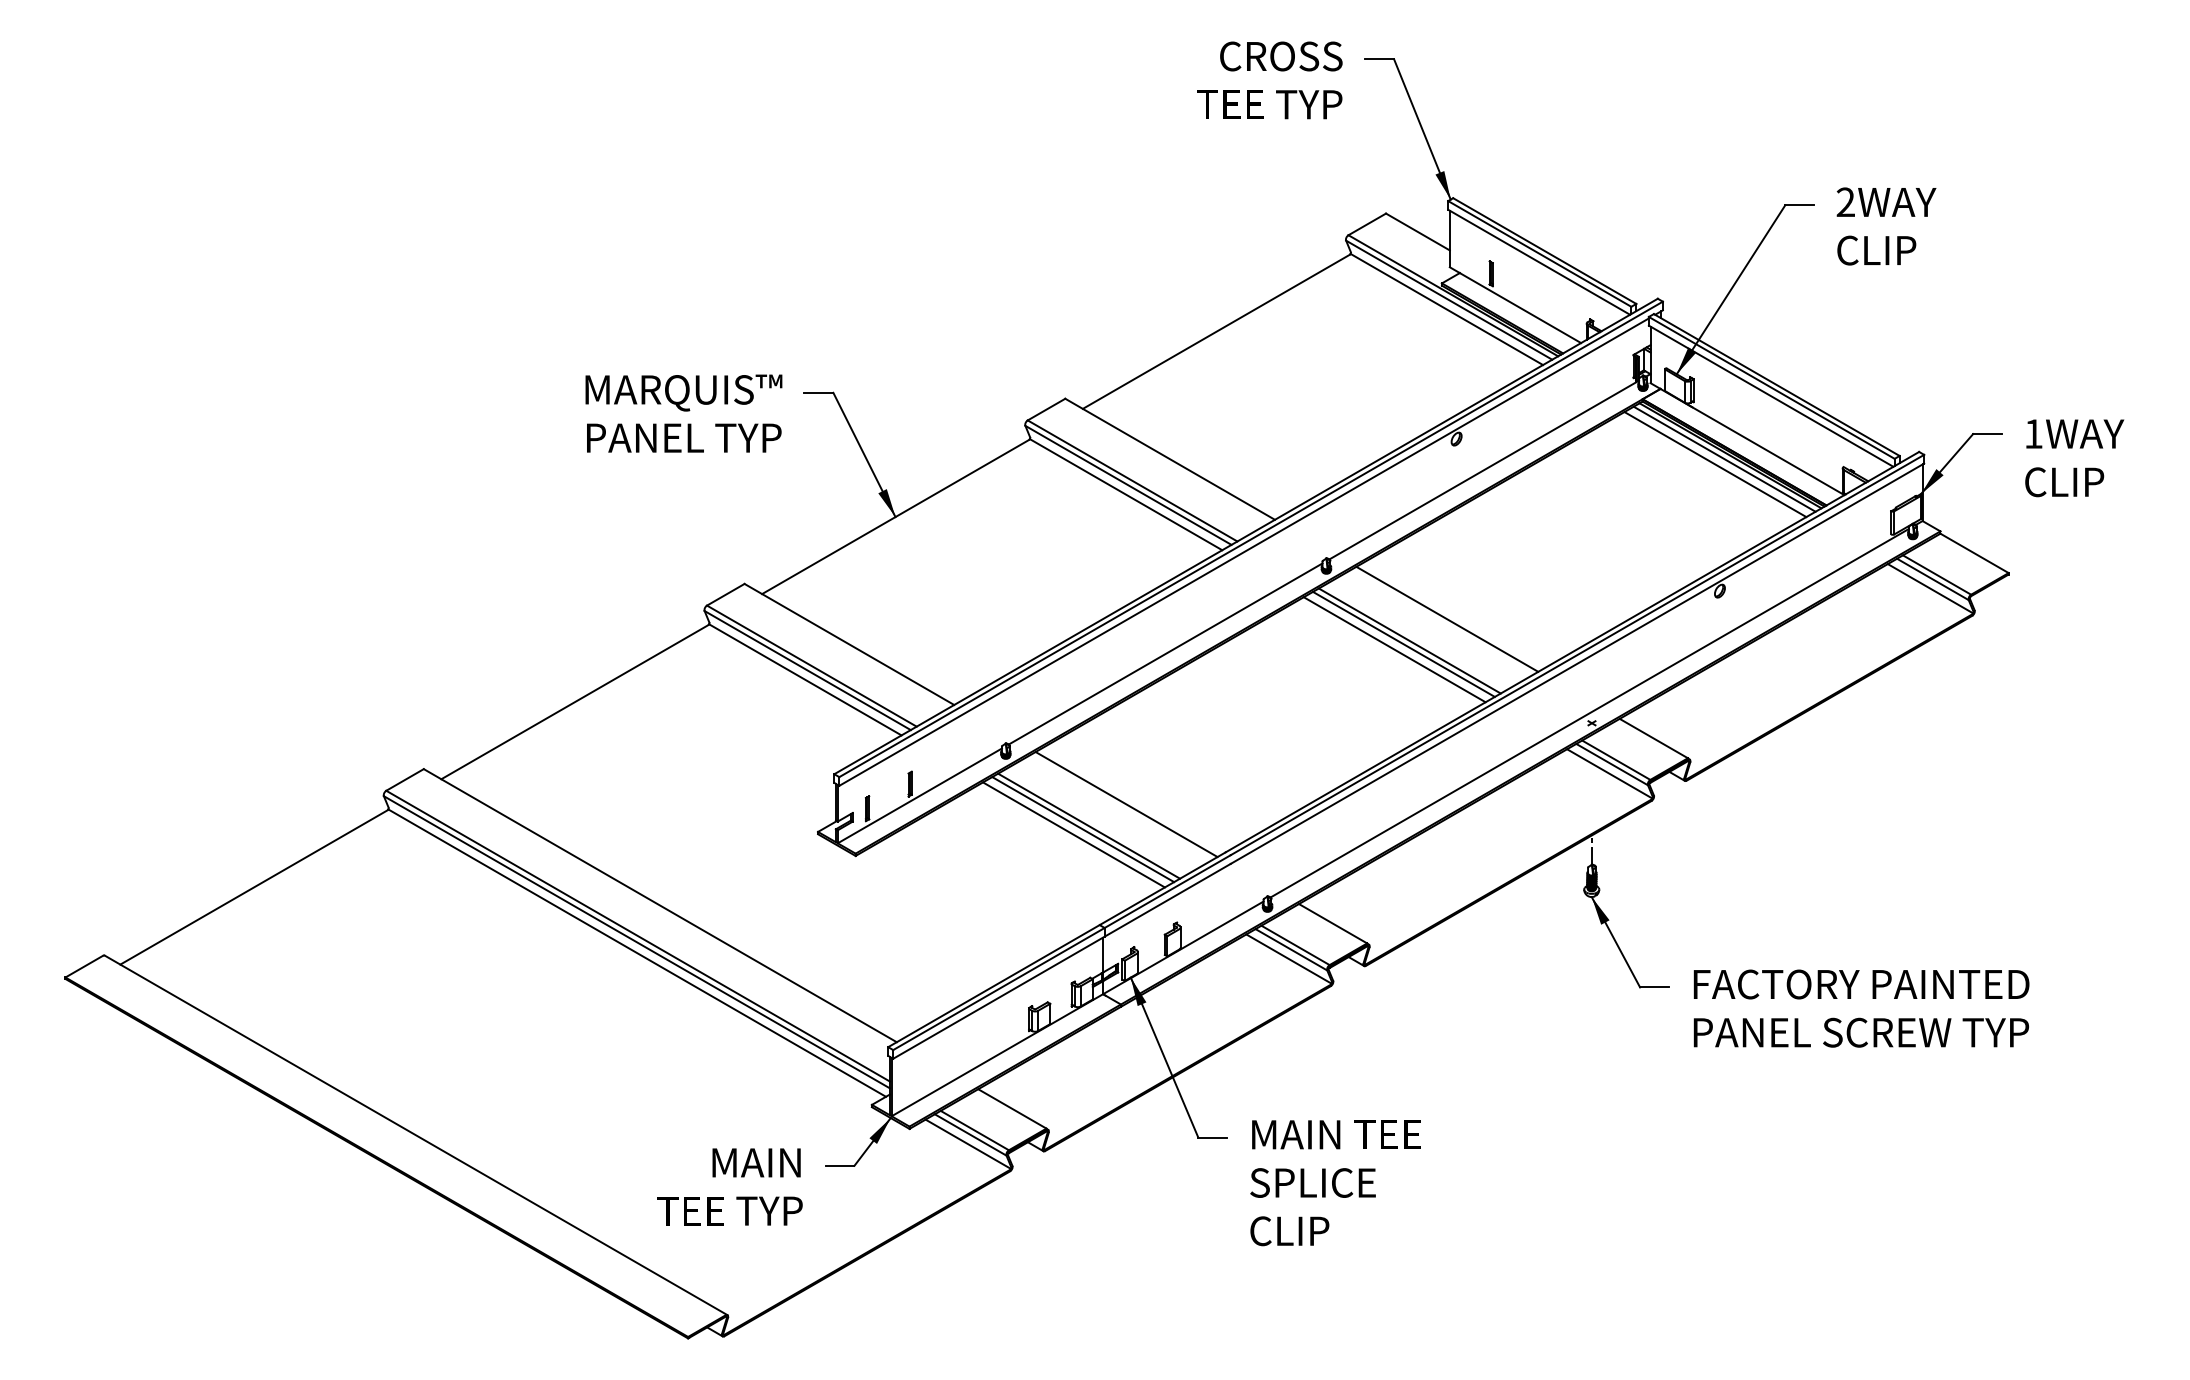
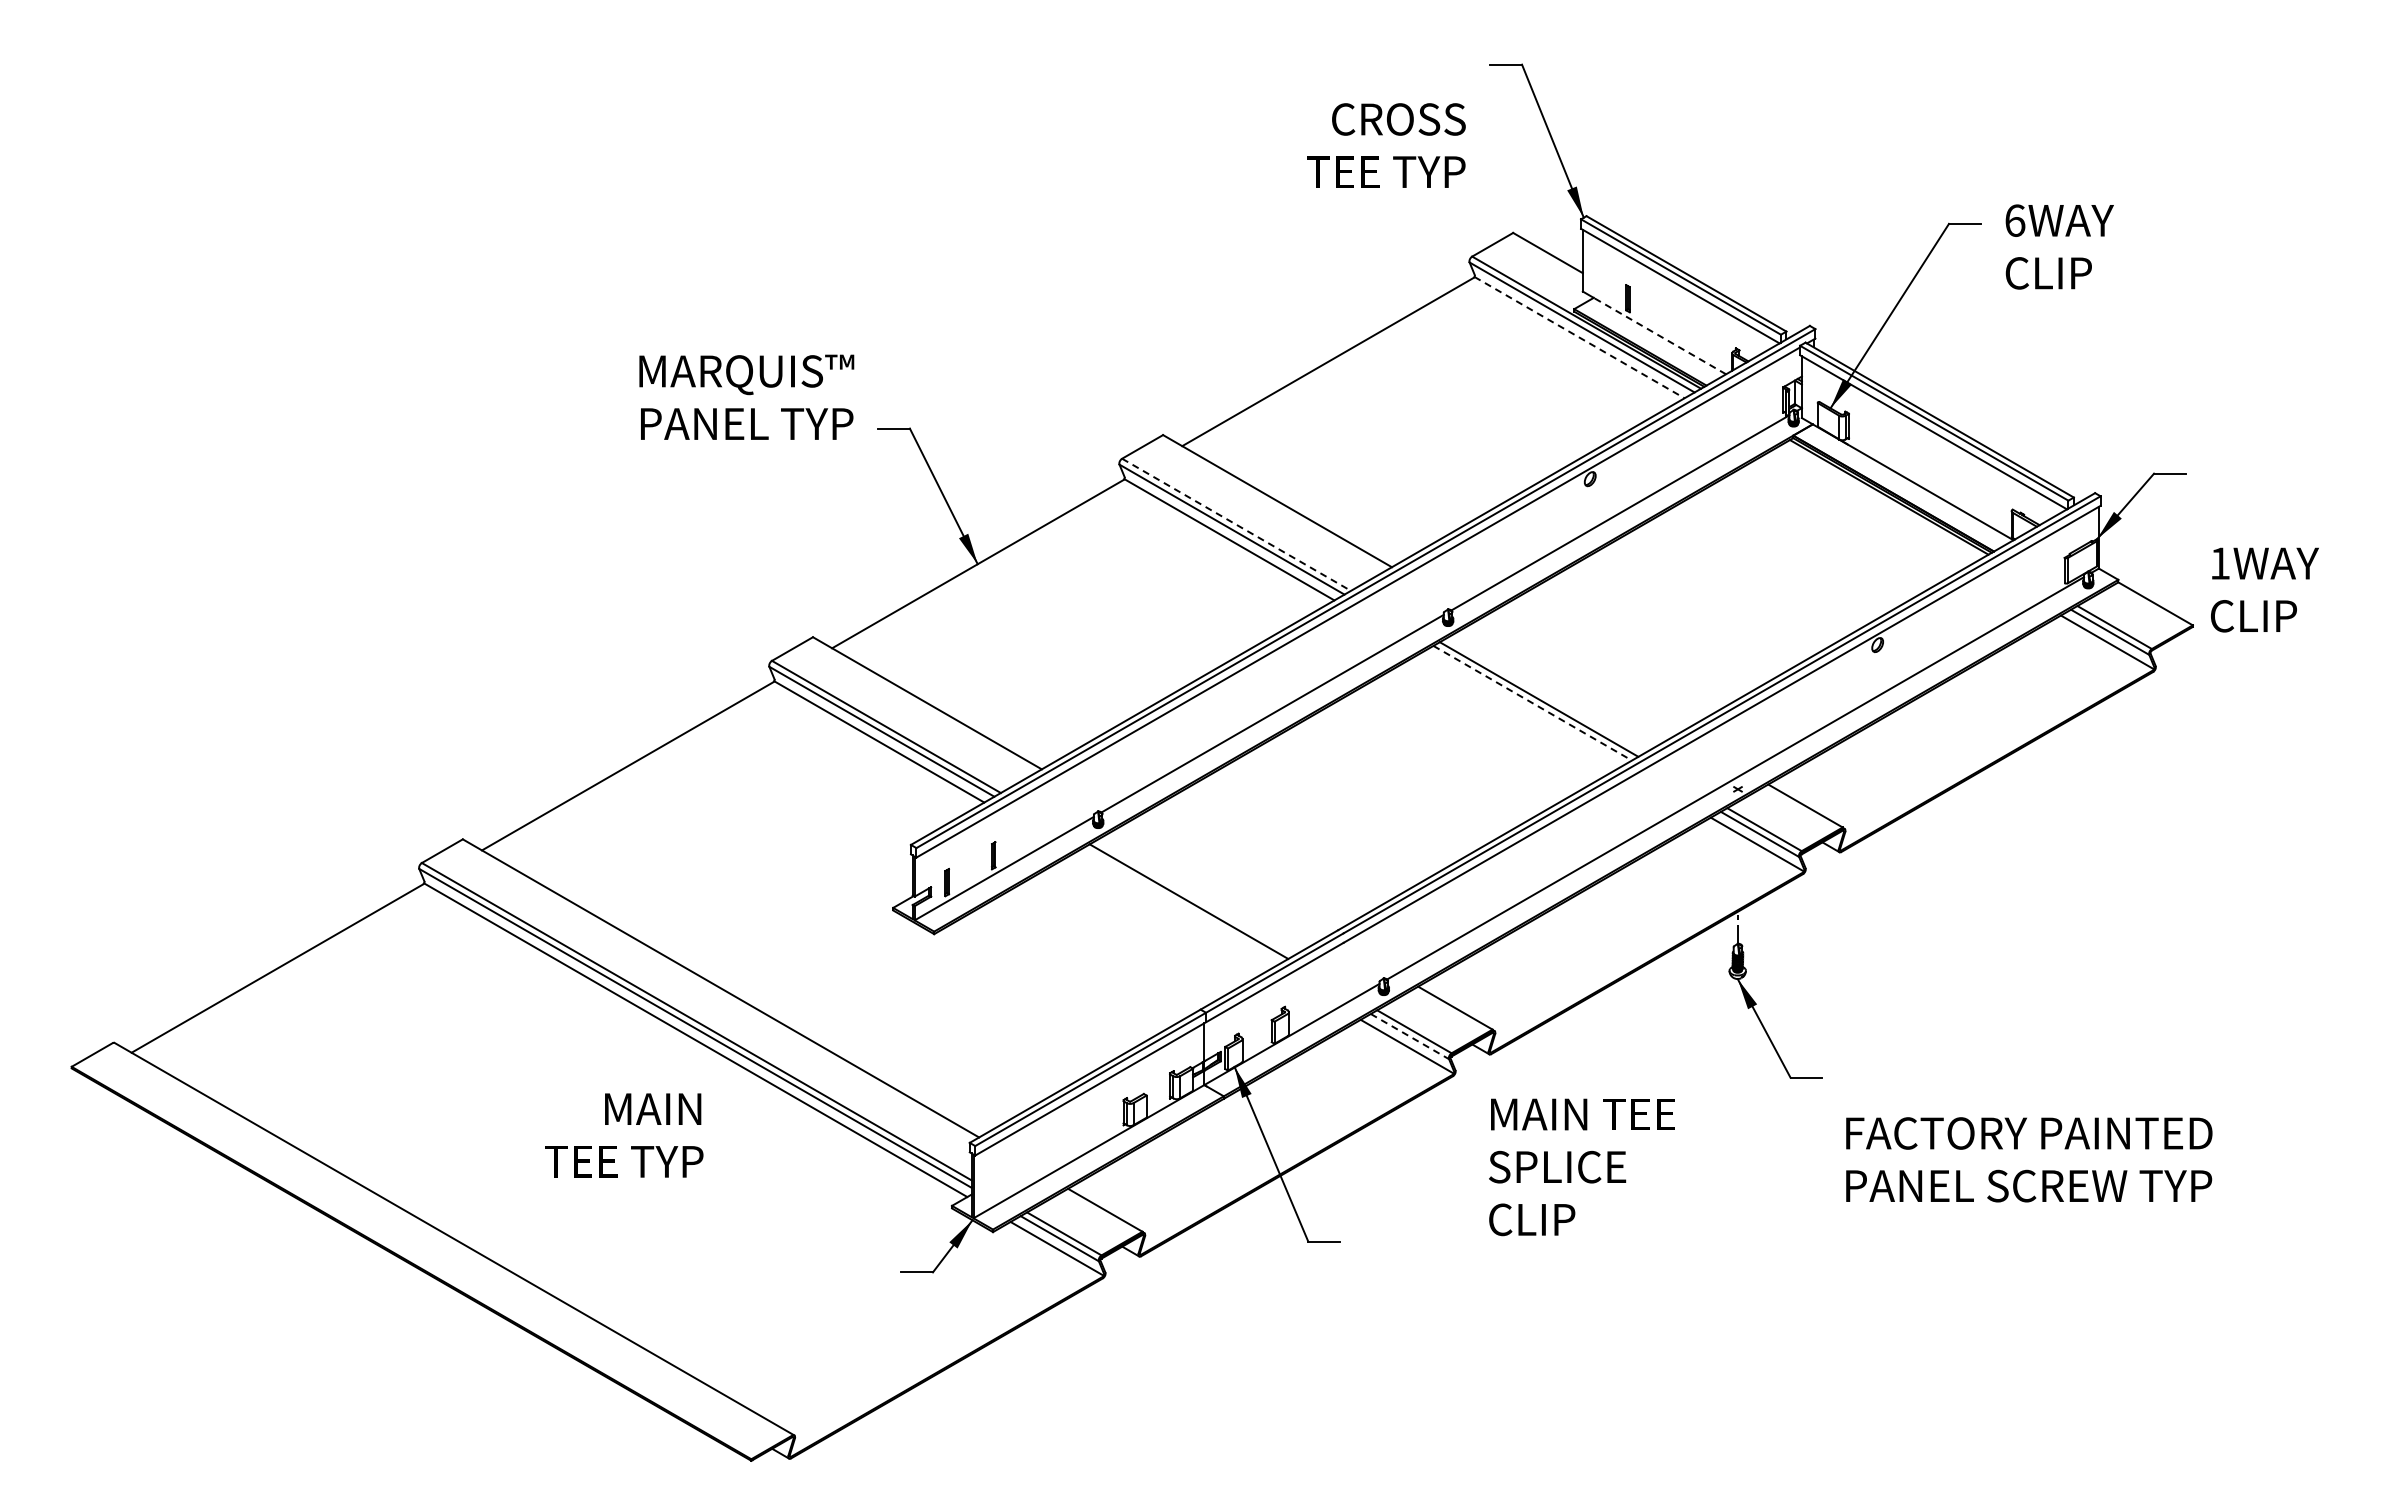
text: (1269, 80) -> (1386, 145), moved
text: (1846, 202) -> (2015, 220), 2WAY -> 6WAY
line: (1520, 307) -> (1659, 335), solid -> dashed
line: (1446, 309) -> (1579, 337), solid -> dashed
text: (683, 412) -> (746, 396), moved
text: (2074, 457) -> (2264, 589), moved
line: (1724, 458) -> (1882, 500), removed
line: (1715, 464) -> (1872, 506), removed
line: (1132, 481) -> (1236, 525), solid -> dashed
line: (1446, 619) -> (1579, 675), removed
line: (1403, 644) -> (1532, 703), solid -> dashed
line: (1394, 649) -> (1522, 708), removed
line: (1126, 804) -> (1229, 877), removed
line: (1083, 829) -> (1182, 905), removed
line: (1073, 834) -> (1172, 910), removed
line: (1291, 949) -> (1410, 1036), solid -> dashed
text: (1861, 1008) -> (2029, 1159), moved
text: (1335, 1183) -> (1581, 1167), moved
text: (730, 1186) -> (624, 1135), moved

